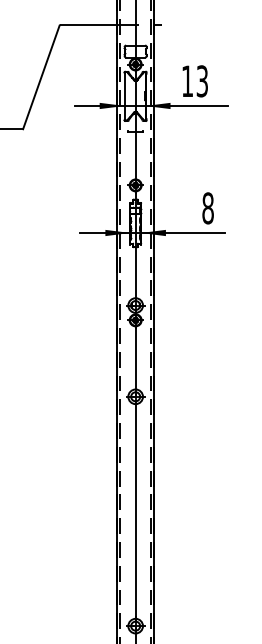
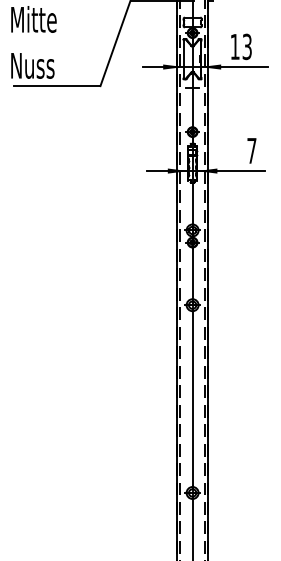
text: (207, 207) -> (251, 150), 8 -> 7

